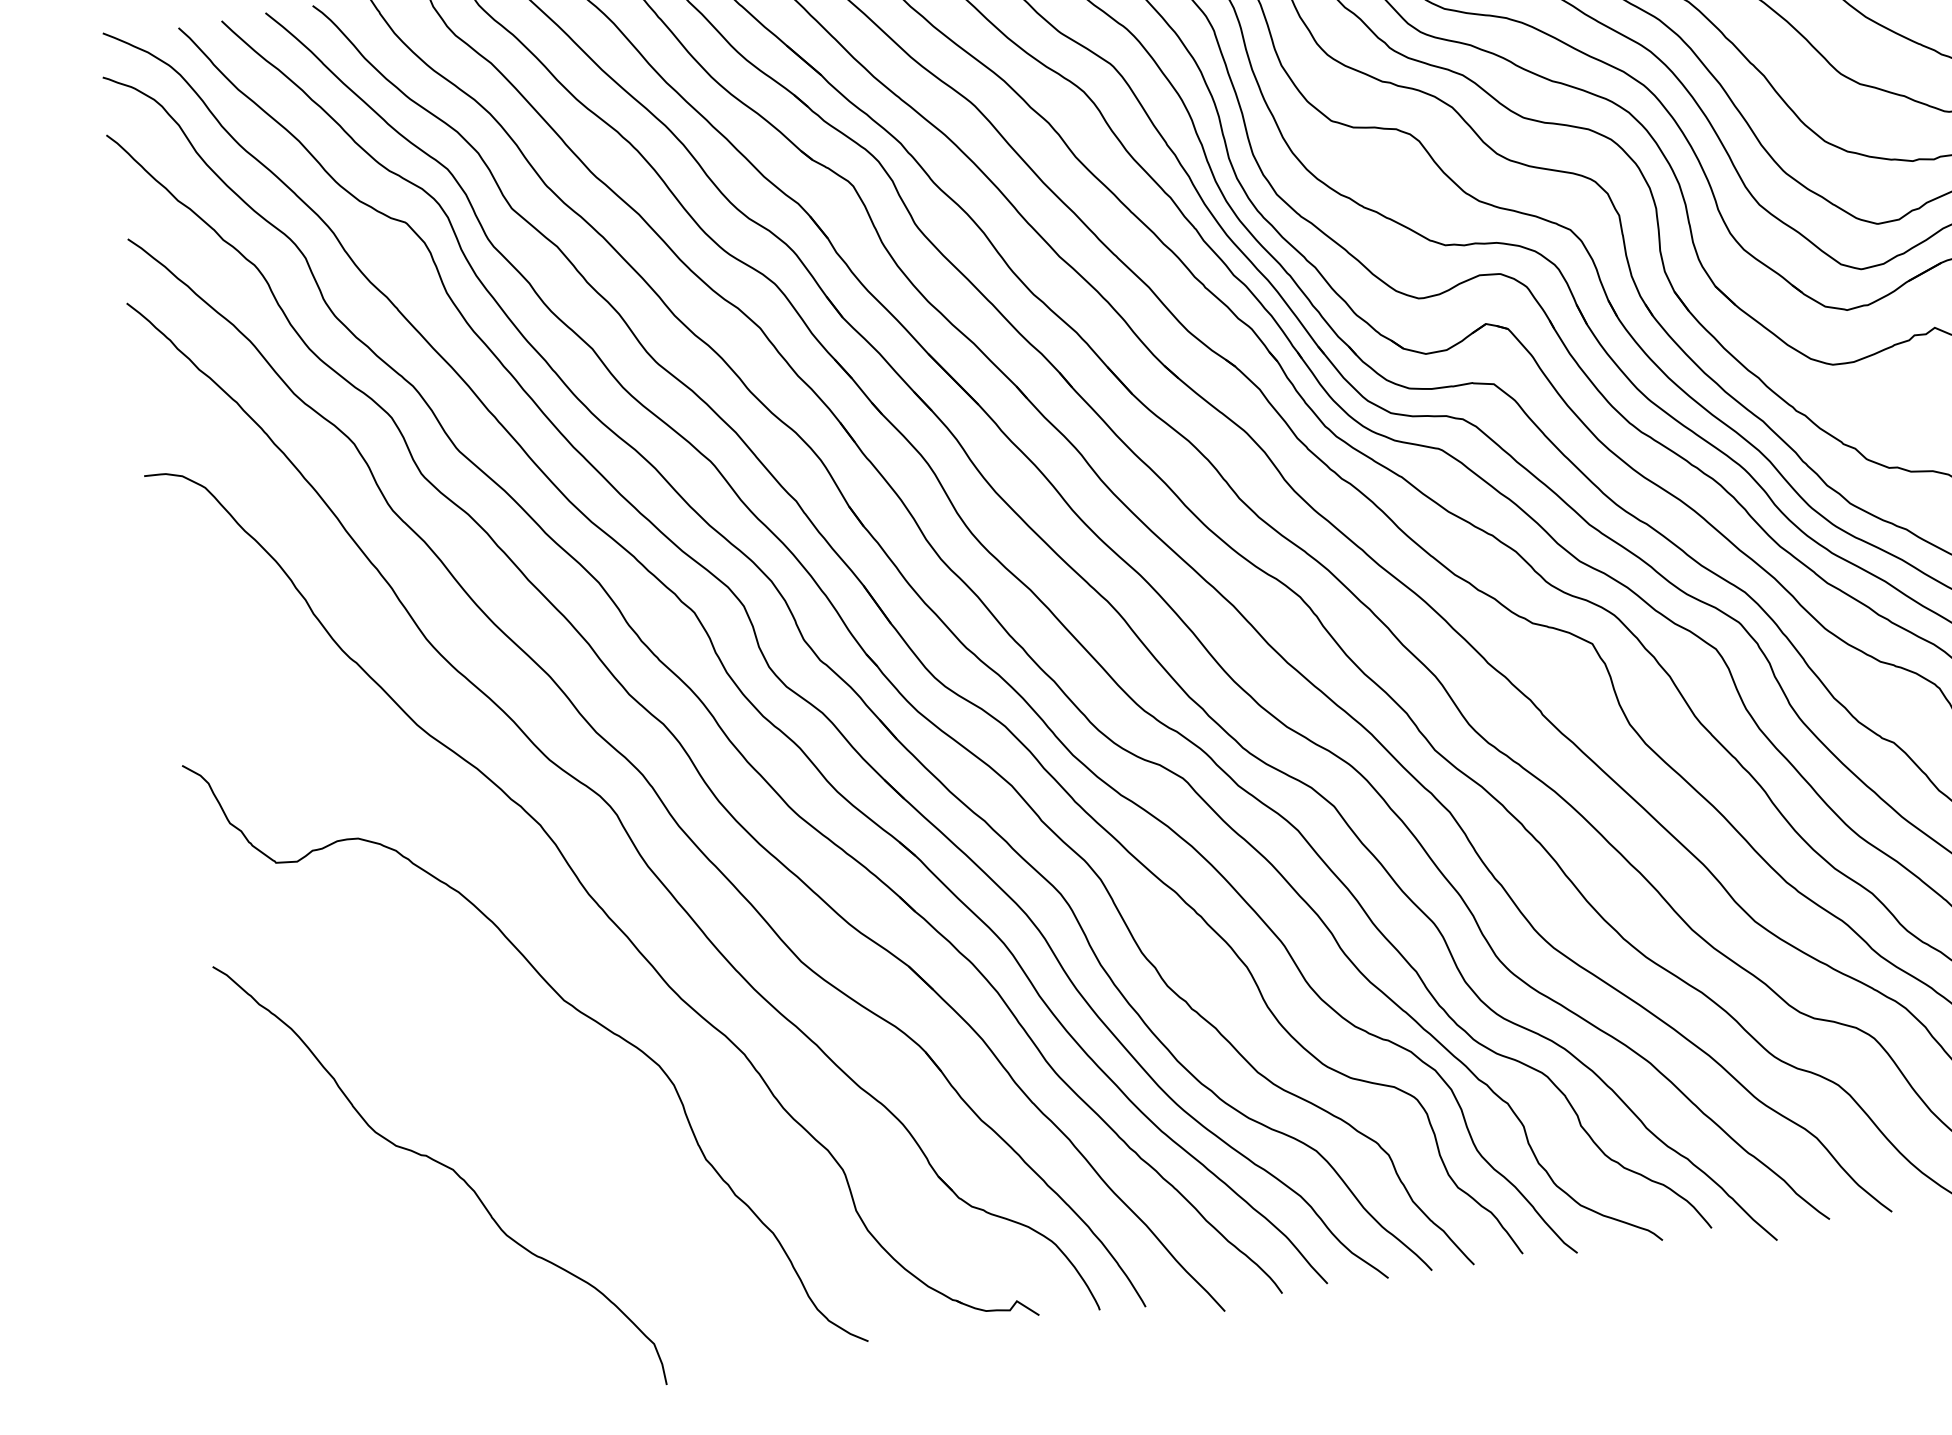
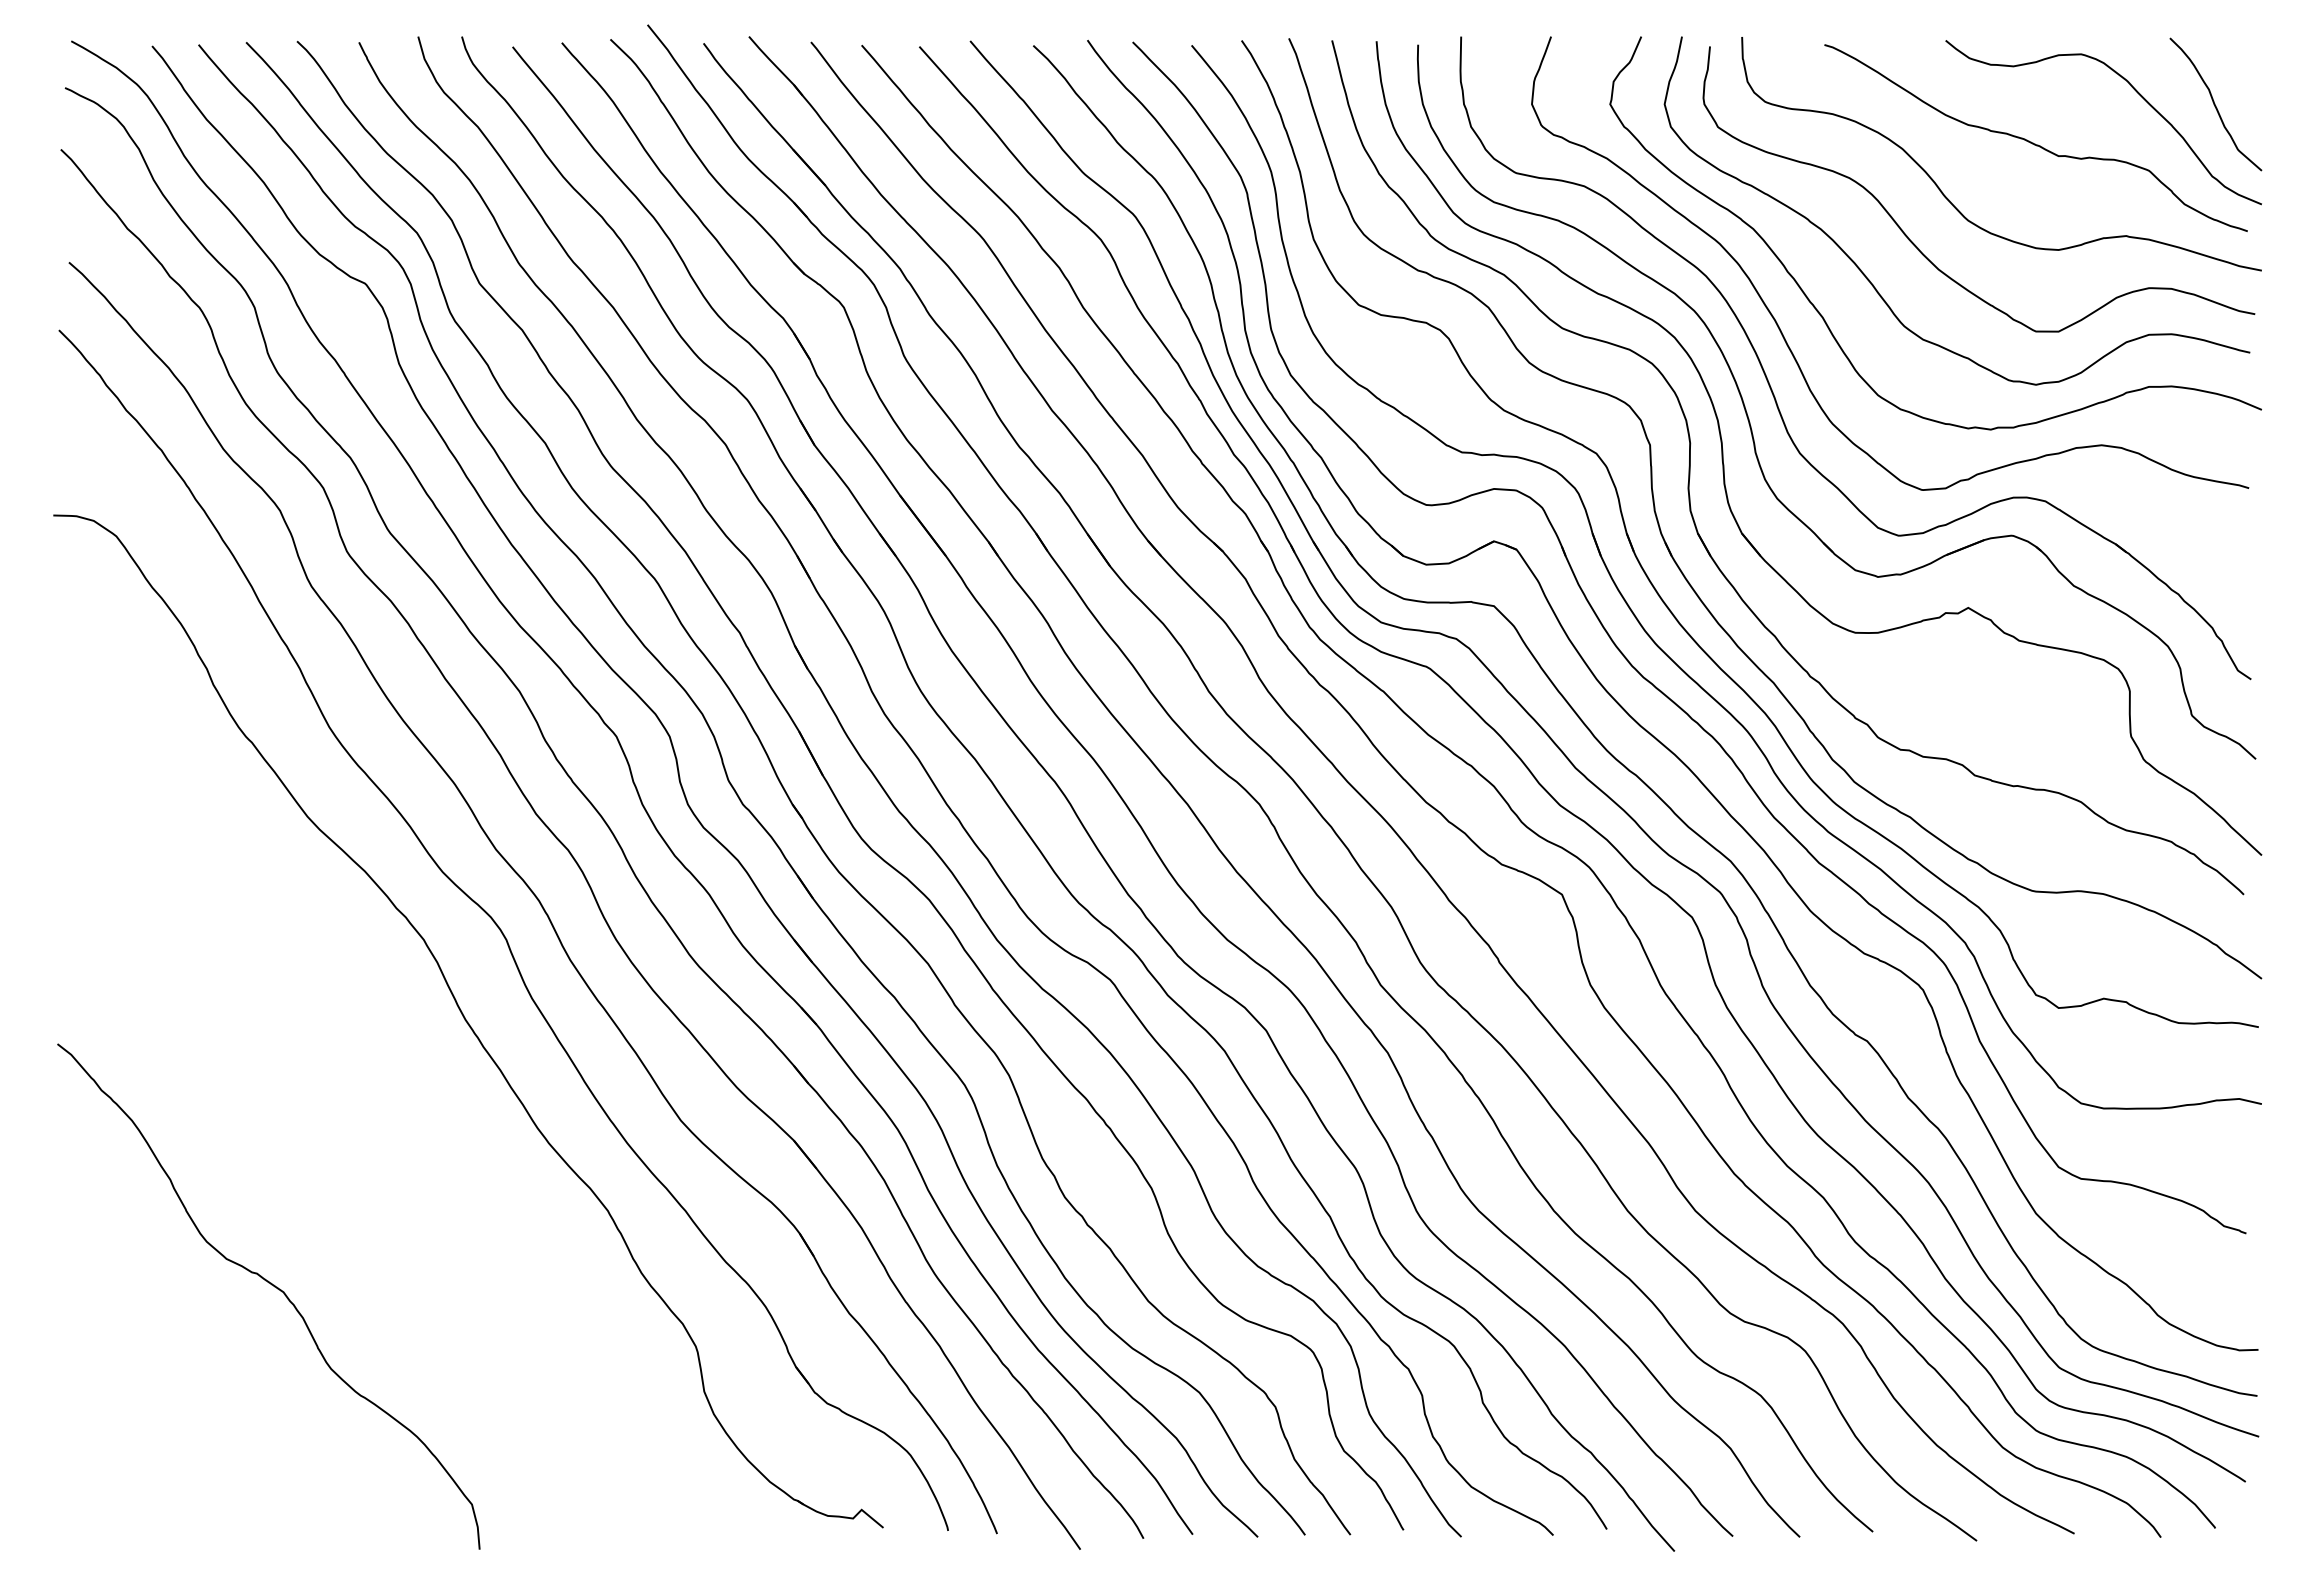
curve: (564, 1001) -> (424, 1129), removed

